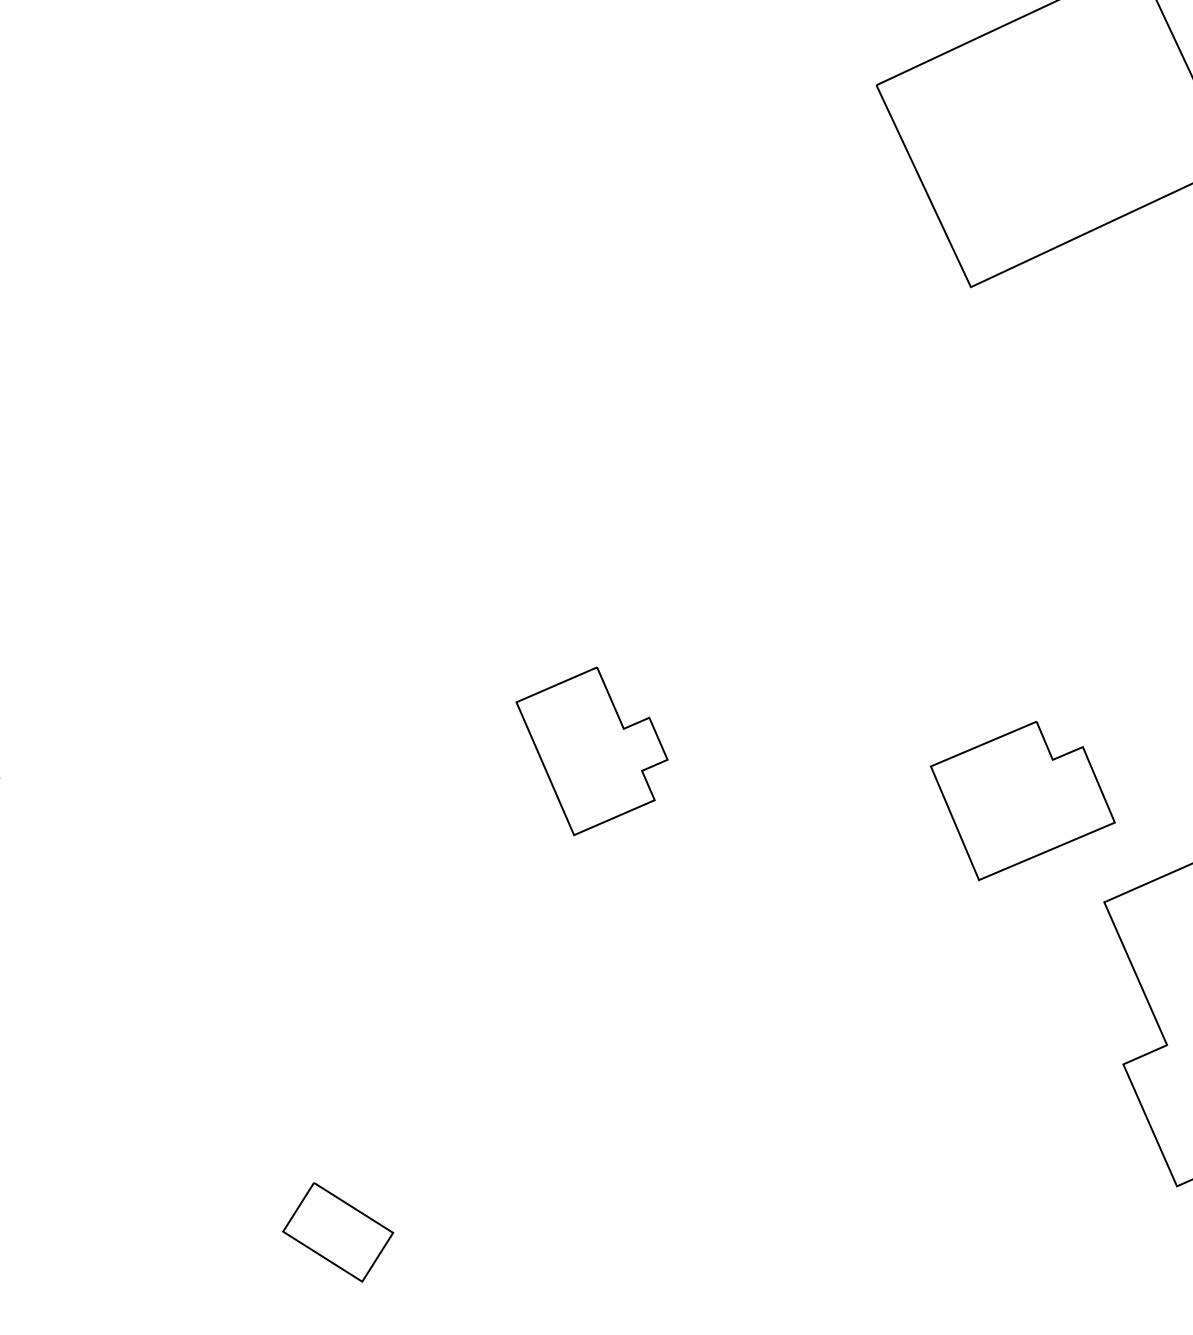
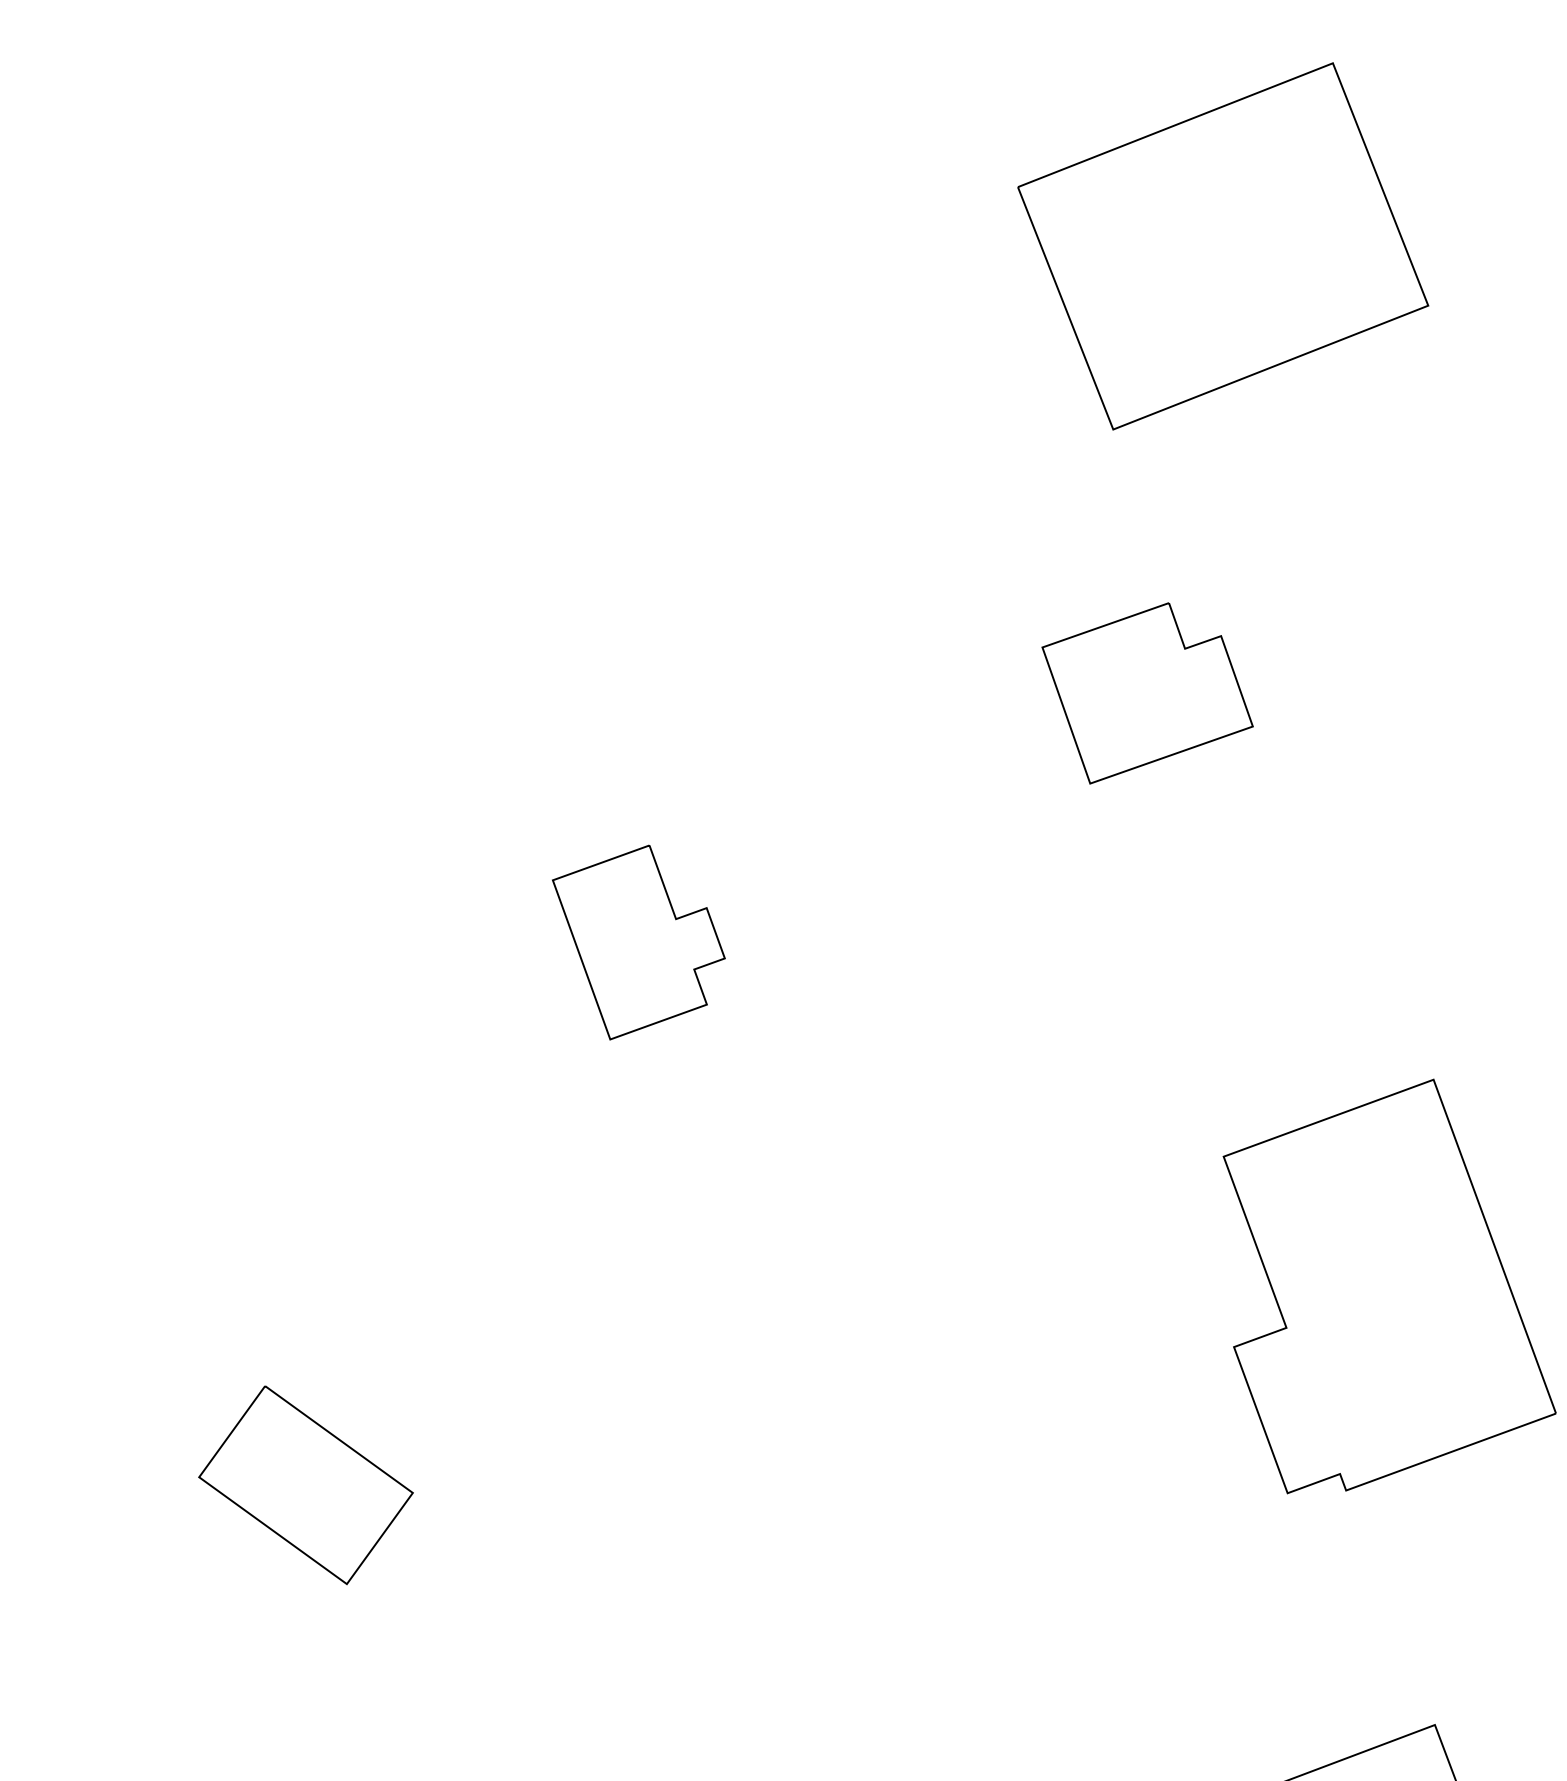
part: (1023, 800) -> (1147, 693), moved
part: (337, 1232) -> (305, 1485), size x1.67

